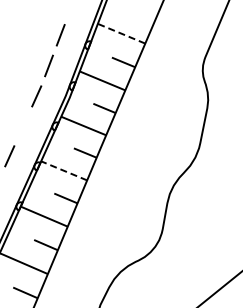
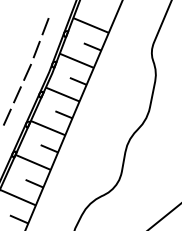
line: (121, 33) -> (91, 25), dashed -> solid
line: (22, 126) -> (16, 94), added
line: (64, 170) -> (48, 127), dashed -> solid

